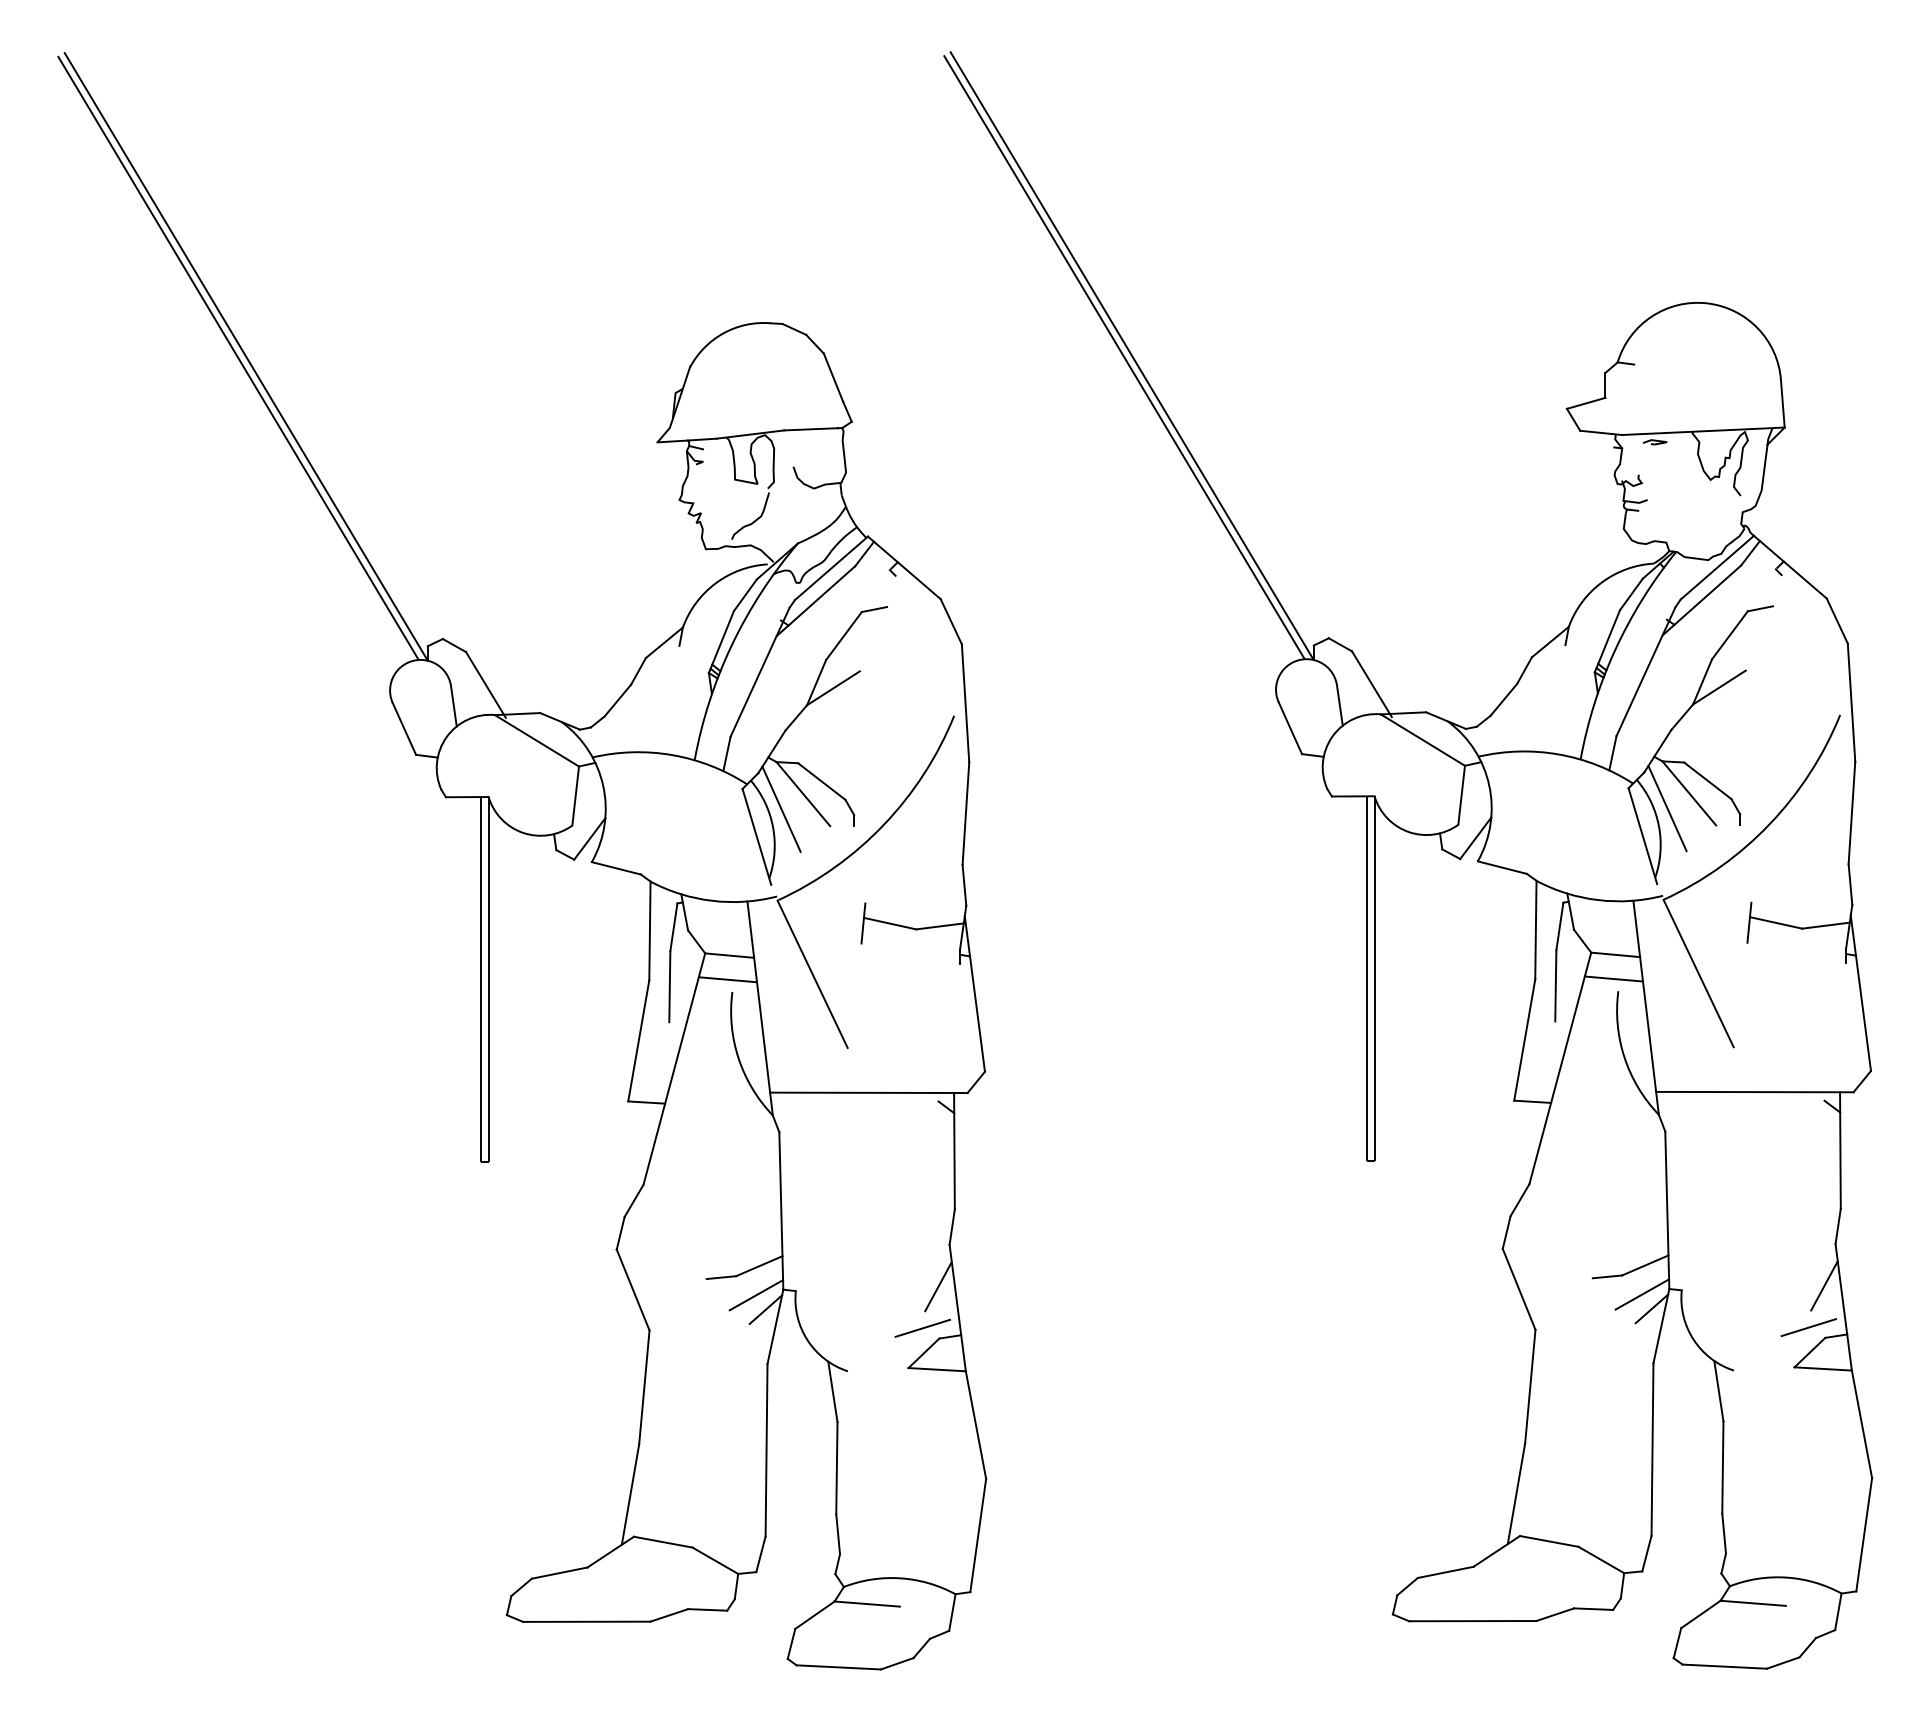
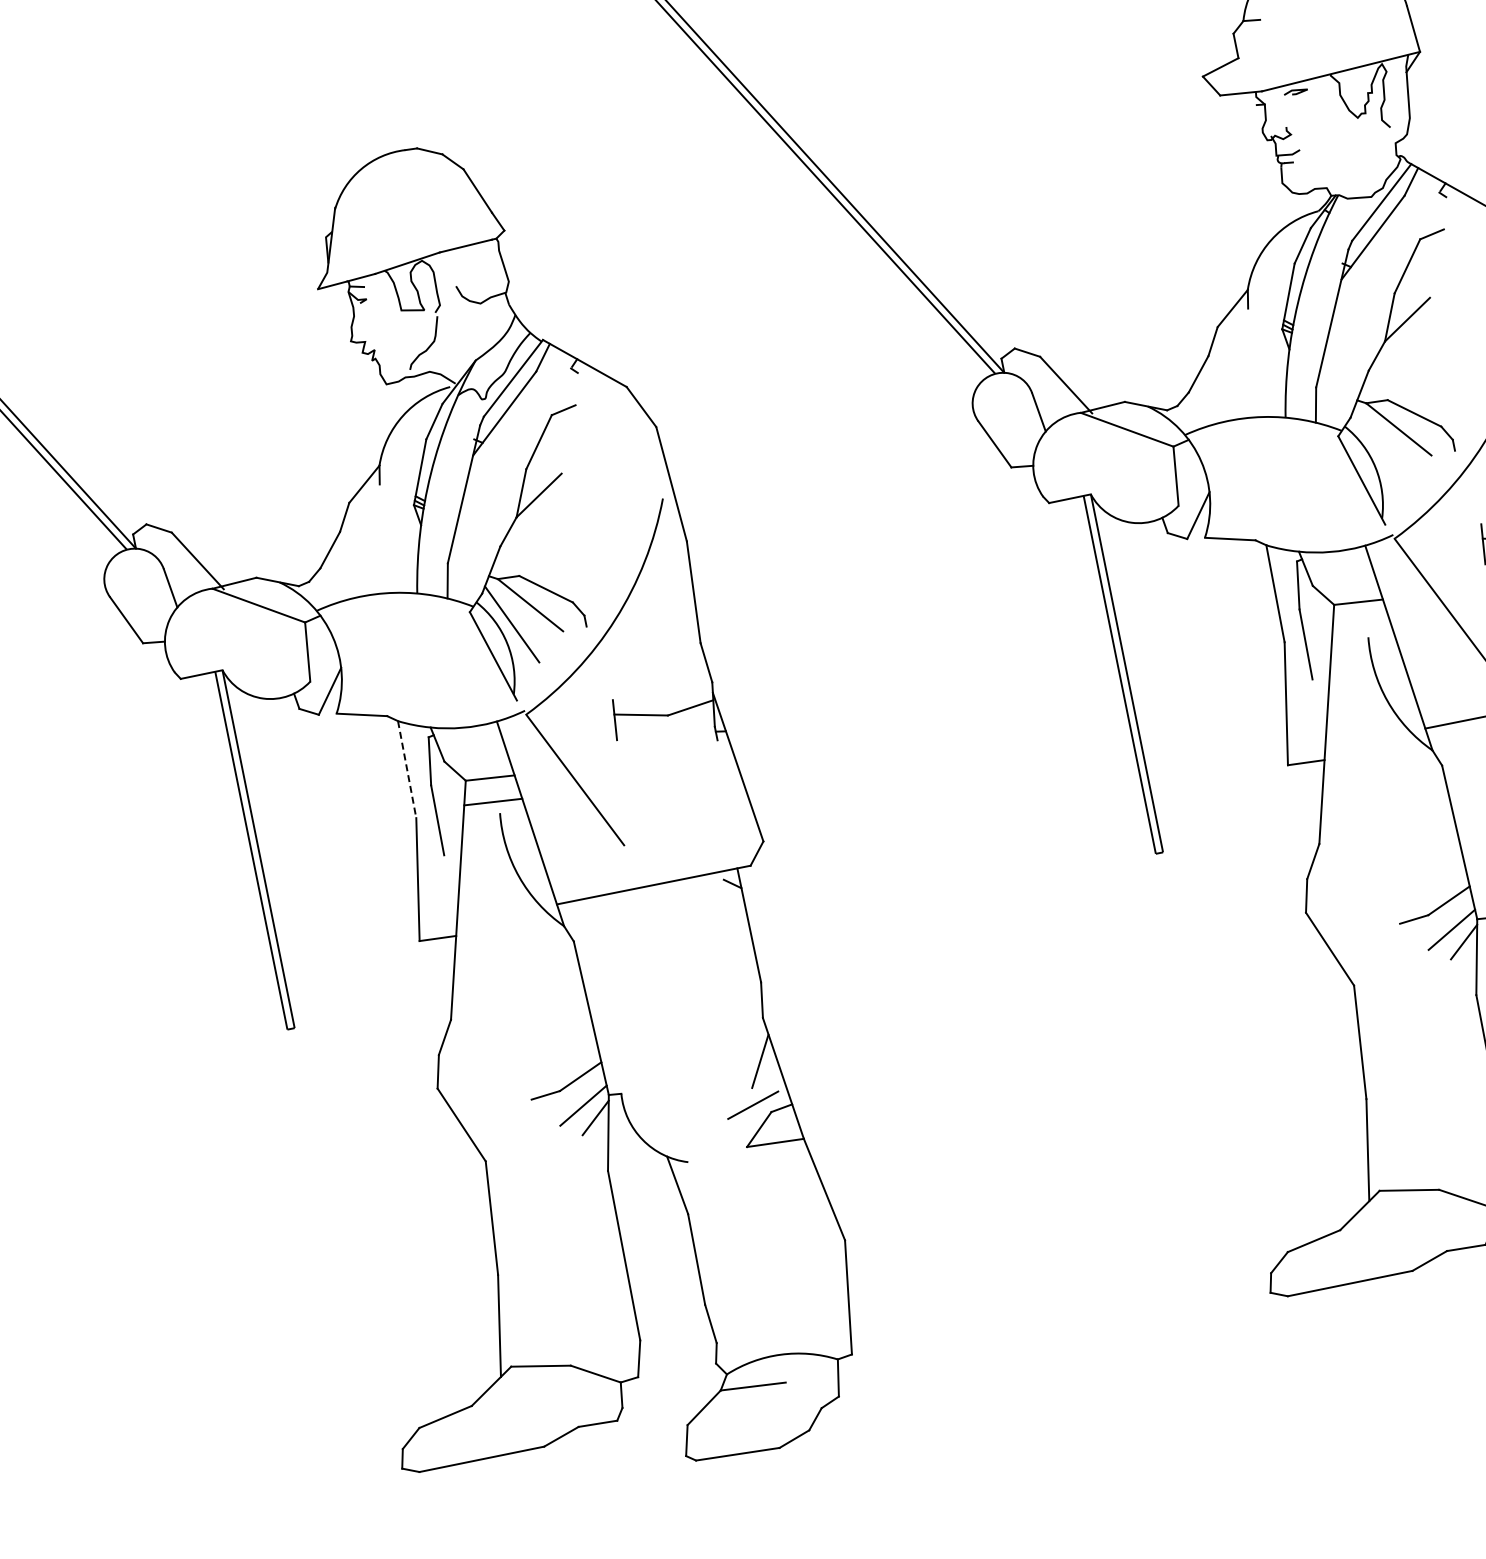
line: (1667, 808) -> (1380, 448), removed
line: (649, 931) -> (406, 770), solid -> dashed
line: (1613, 978) -> (1361, 625), removed

